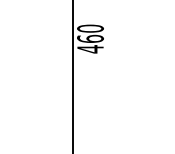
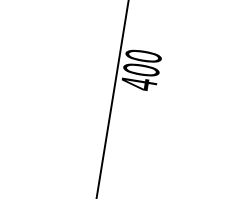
text: (90, 38) -> (141, 69), 460 -> 400

